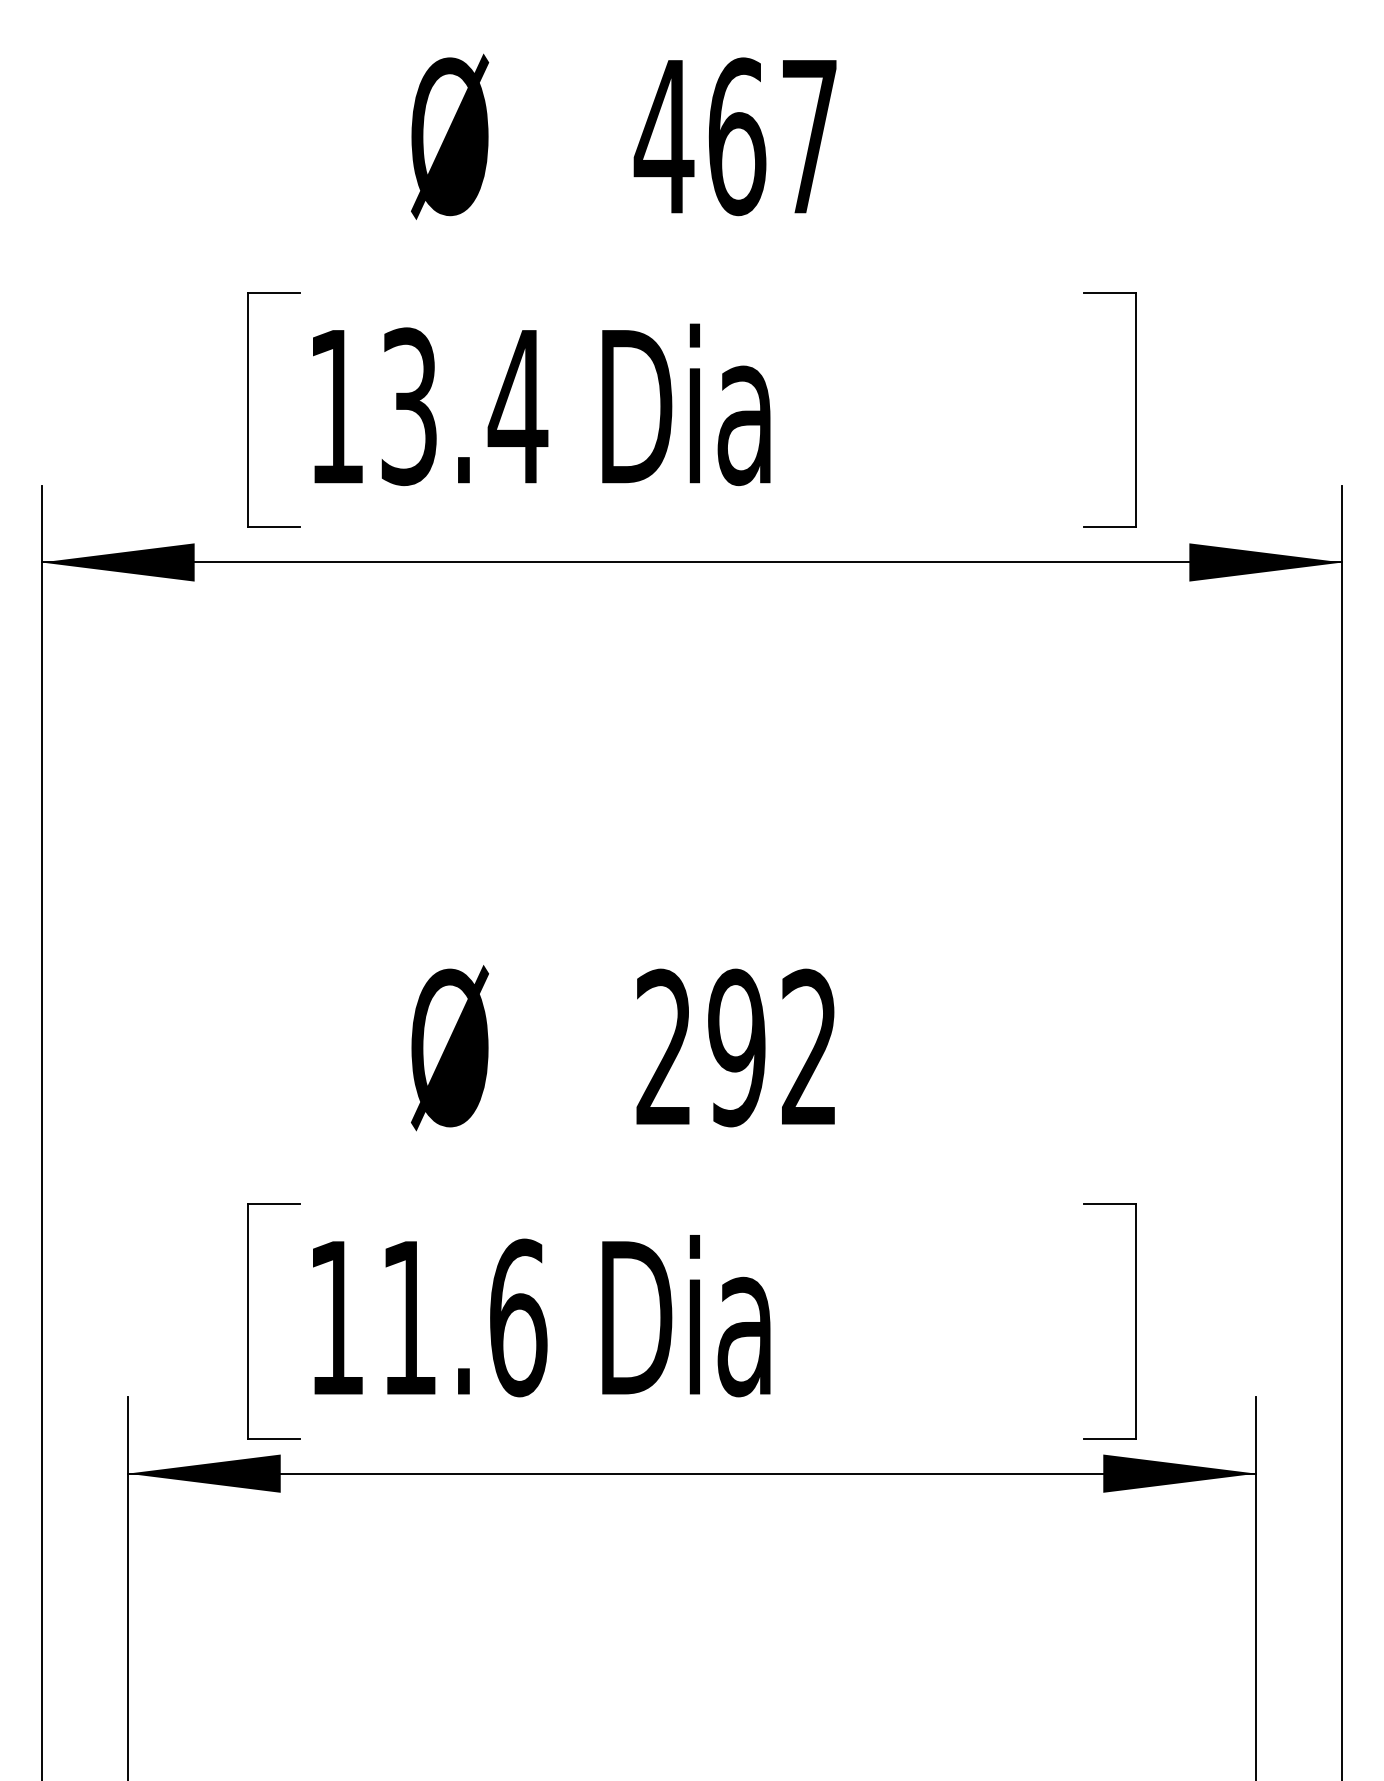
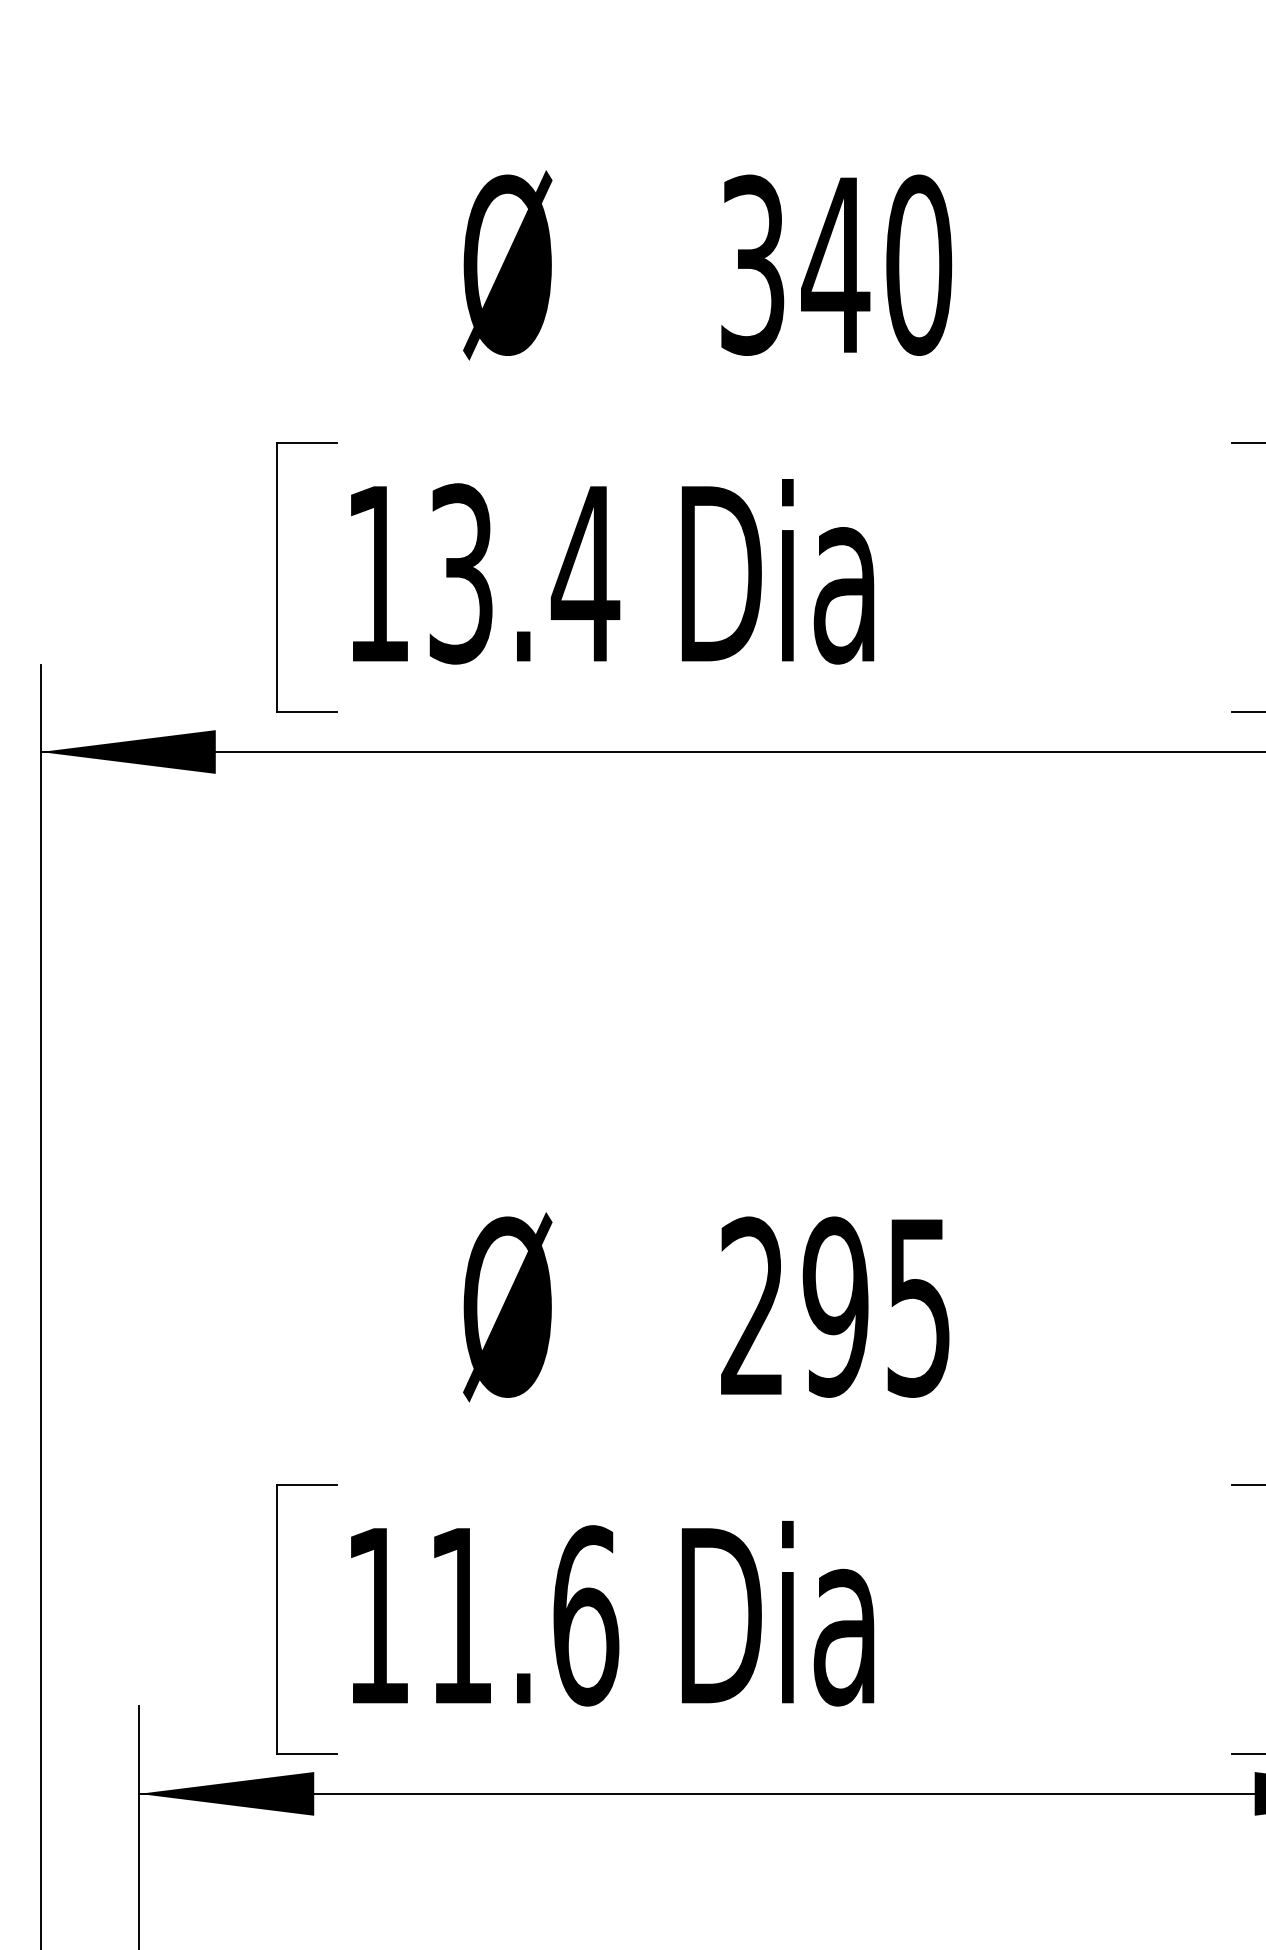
text: (735, 136) -> (834, 264), 467 -> 340
text: (809, 1047) -> (918, 1306), 292 -> 295

